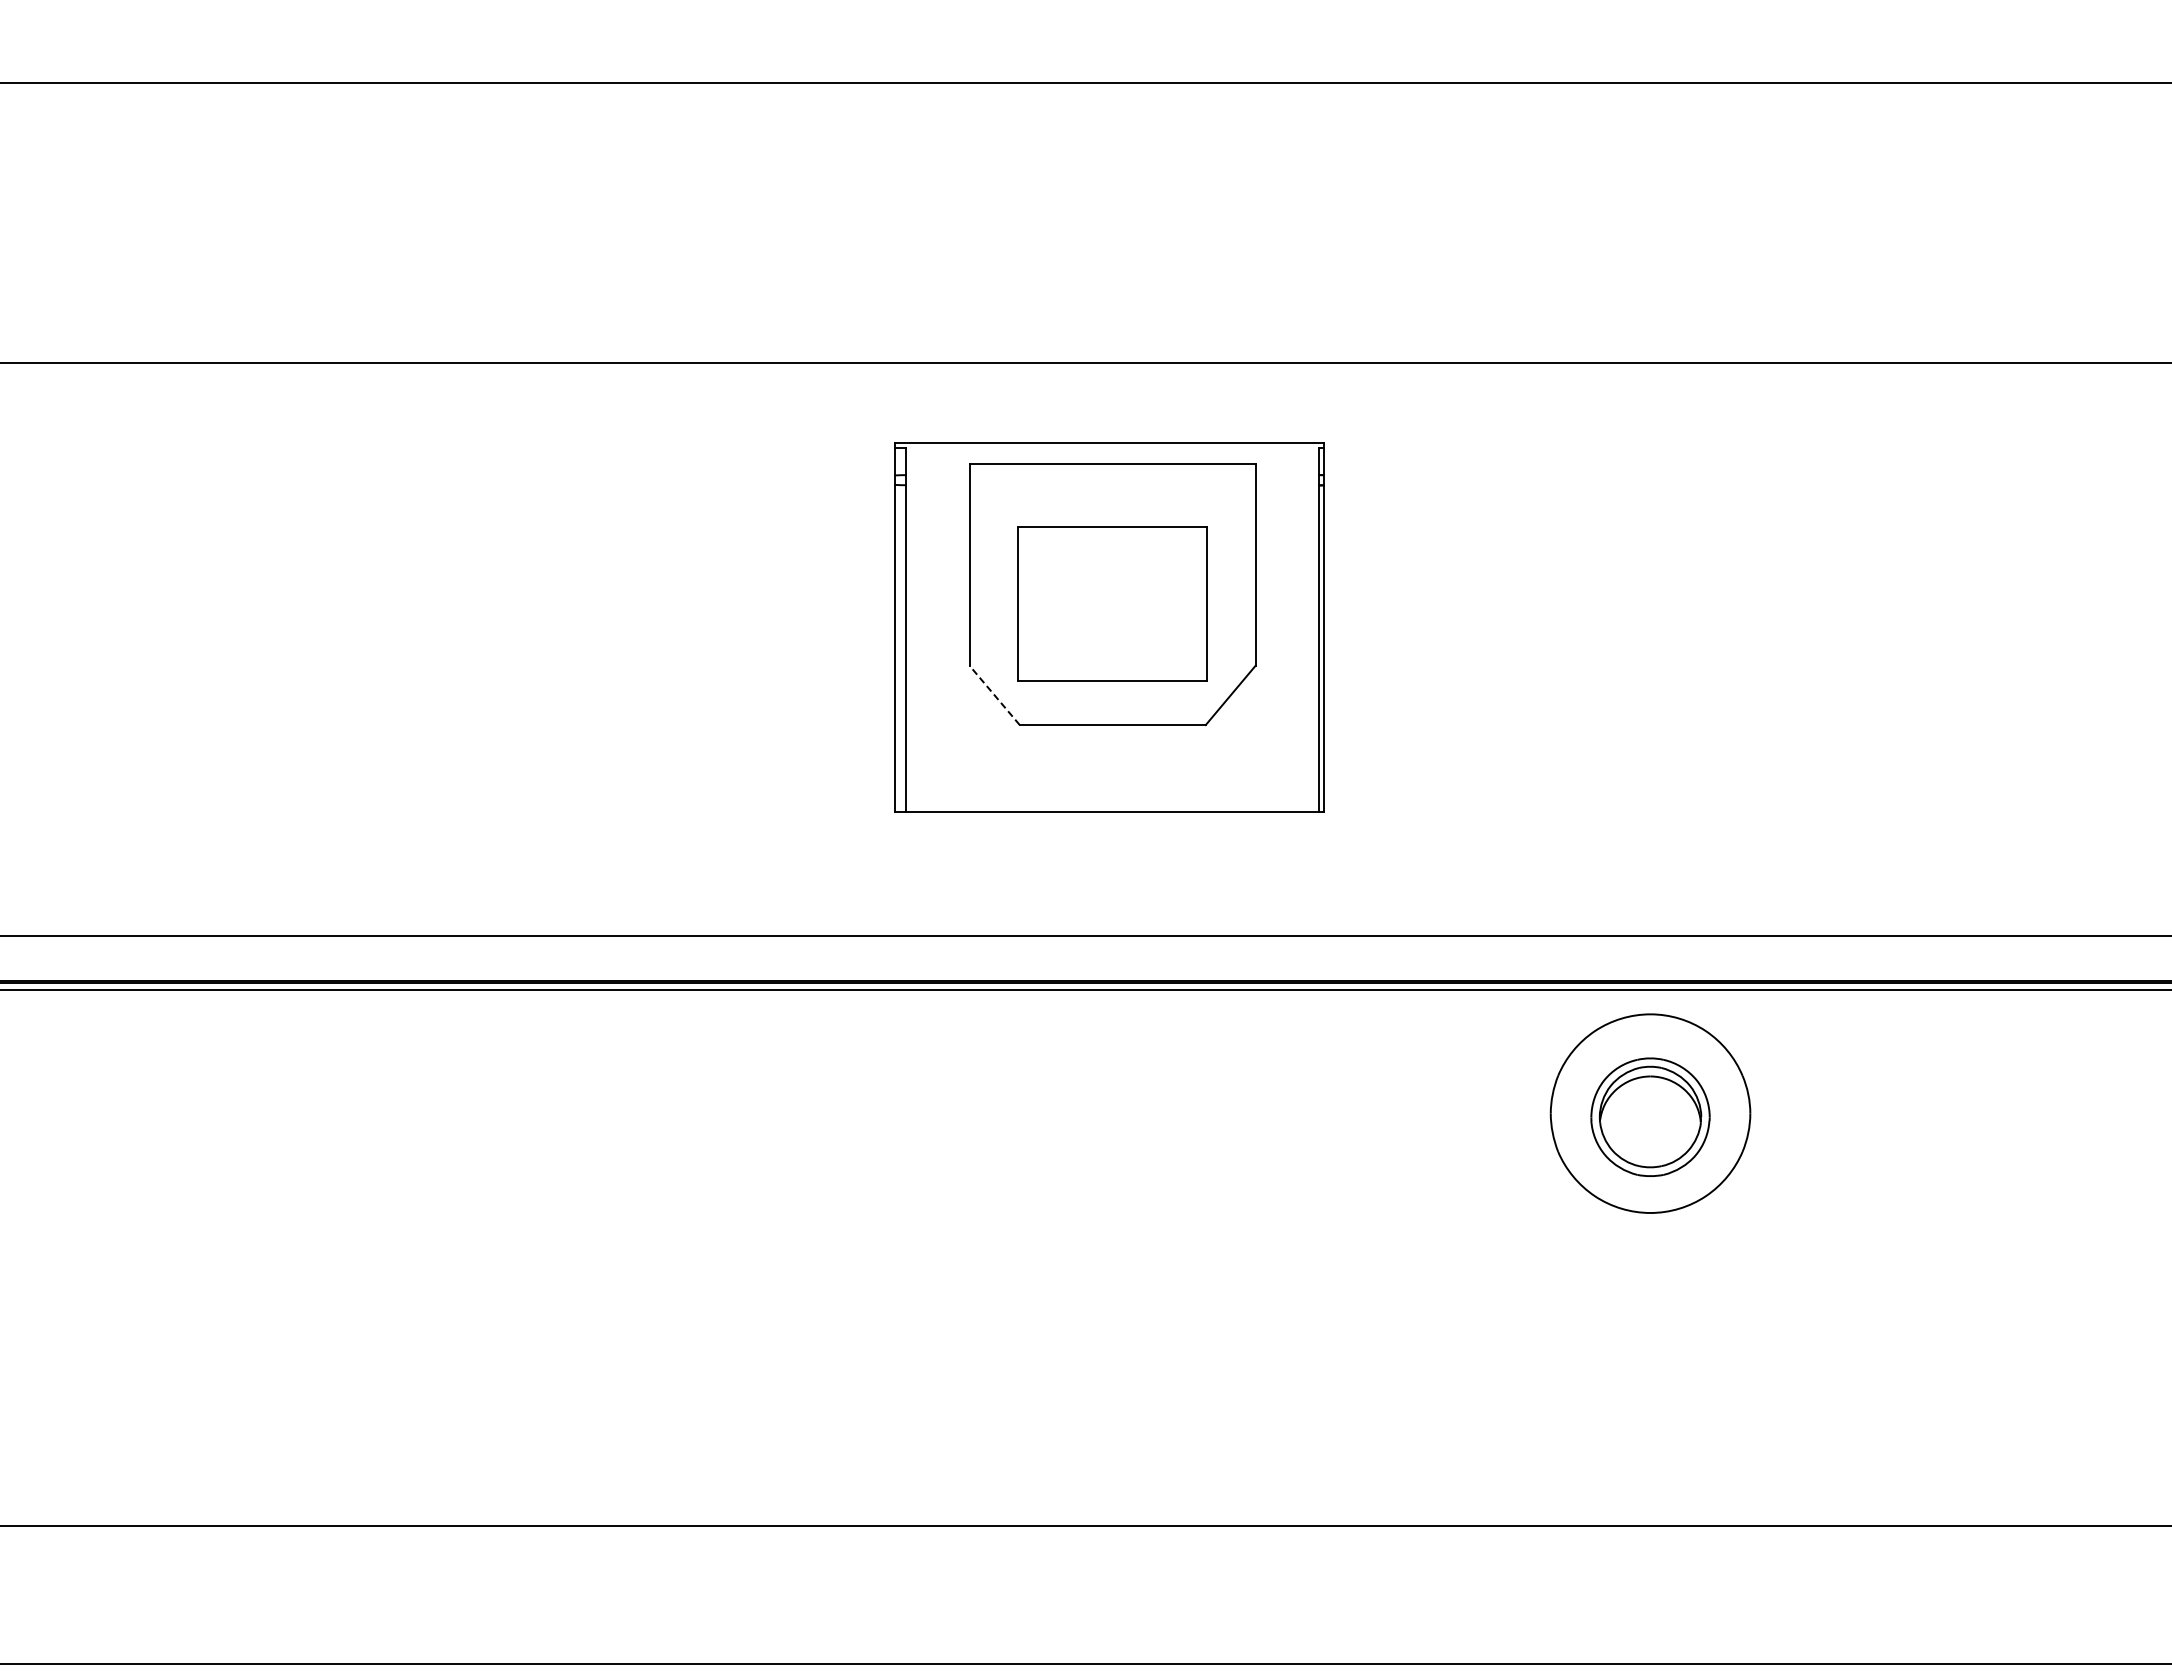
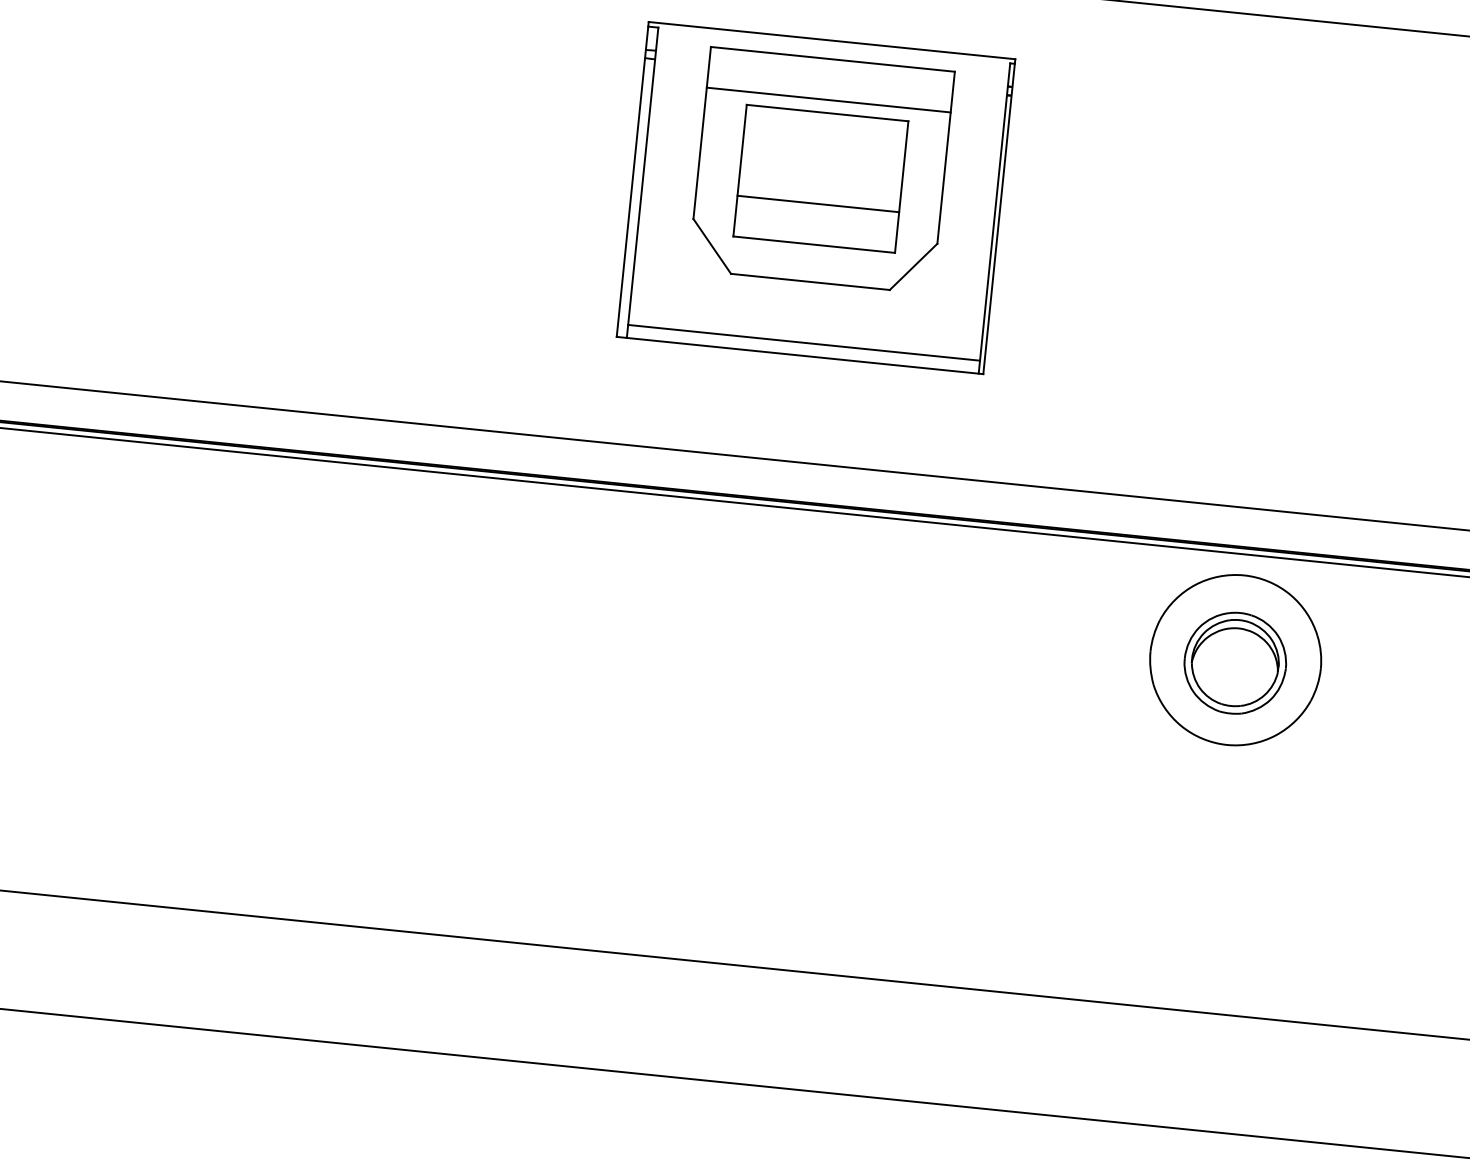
line: (1112, 511) -> (828, 99), added
line: (1112, 633) -> (818, 203), added
line: (994, 695) -> (712, 246), dashed -> solid
line: (1112, 796) -> (804, 342), added

